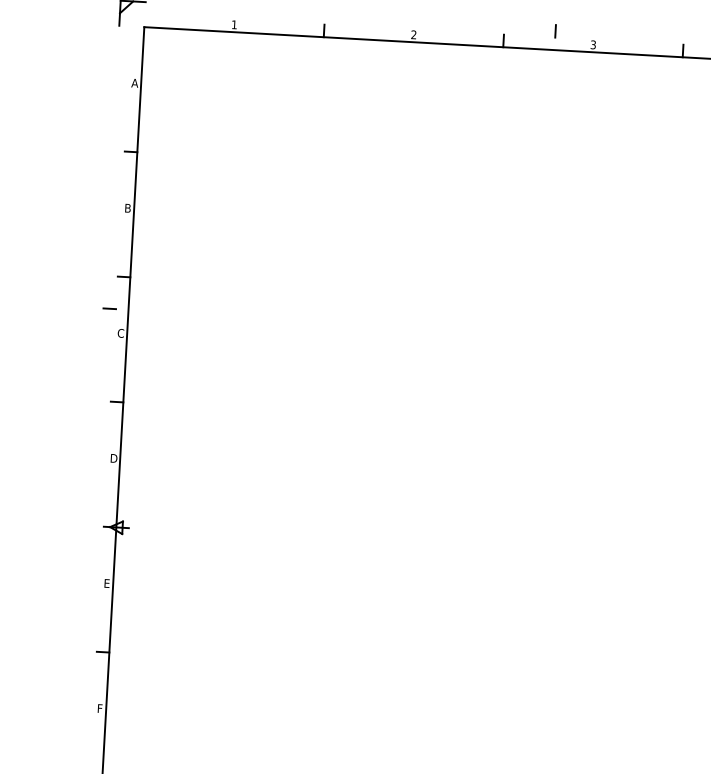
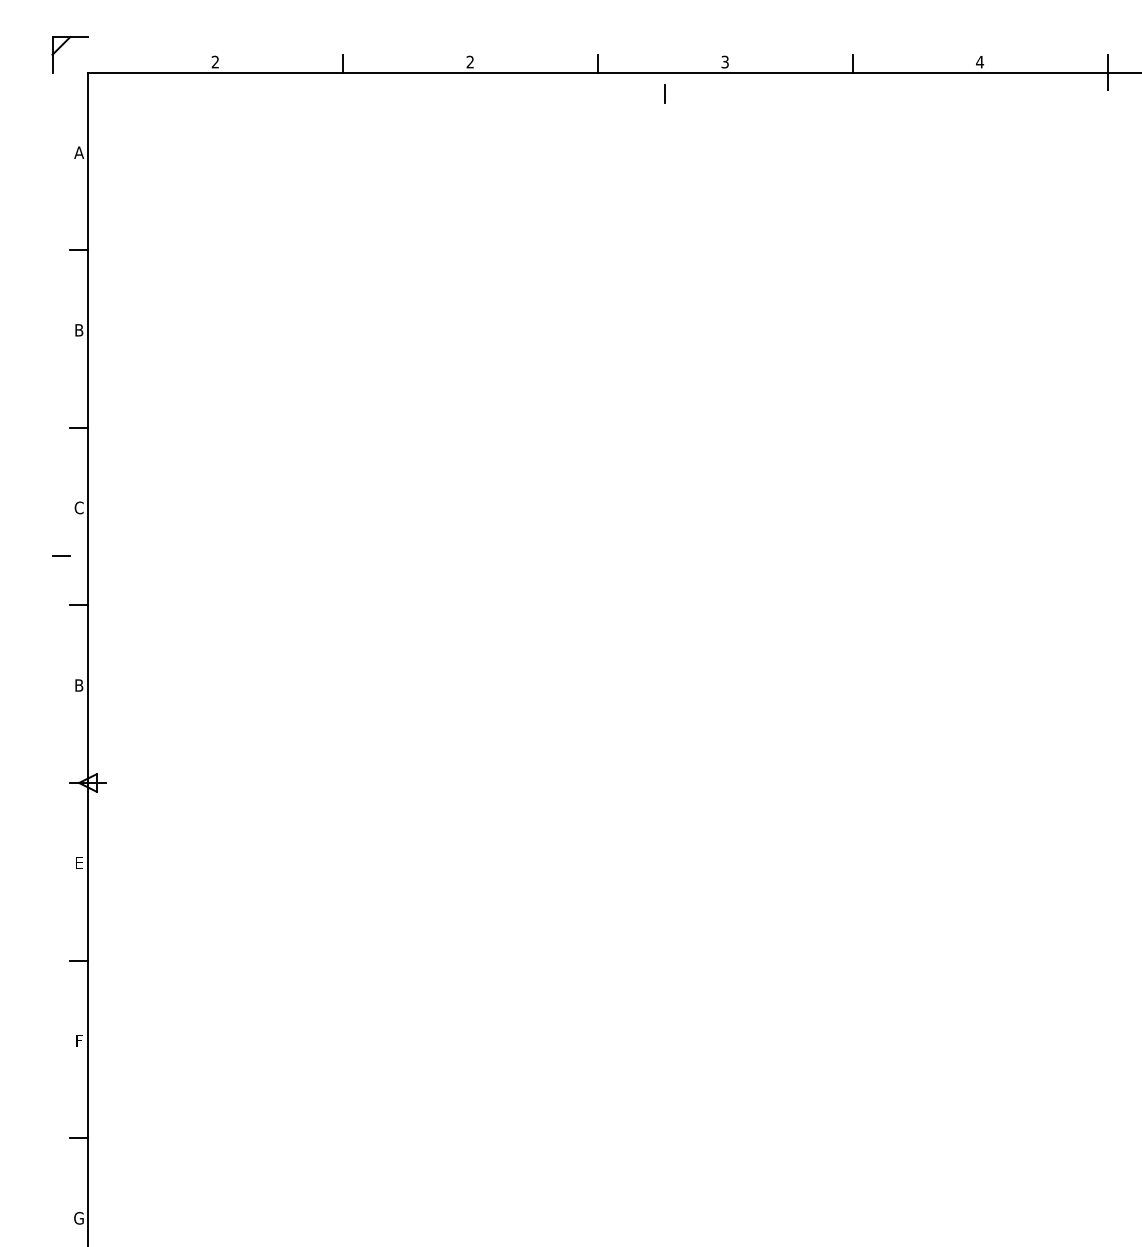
text: (233, 24) -> (214, 61), 1 -> 2
line: (555, 31) -> (664, 93), moved
line: (109, 308) -> (61, 555), moved
text: (114, 458) -> (79, 685), D -> B

